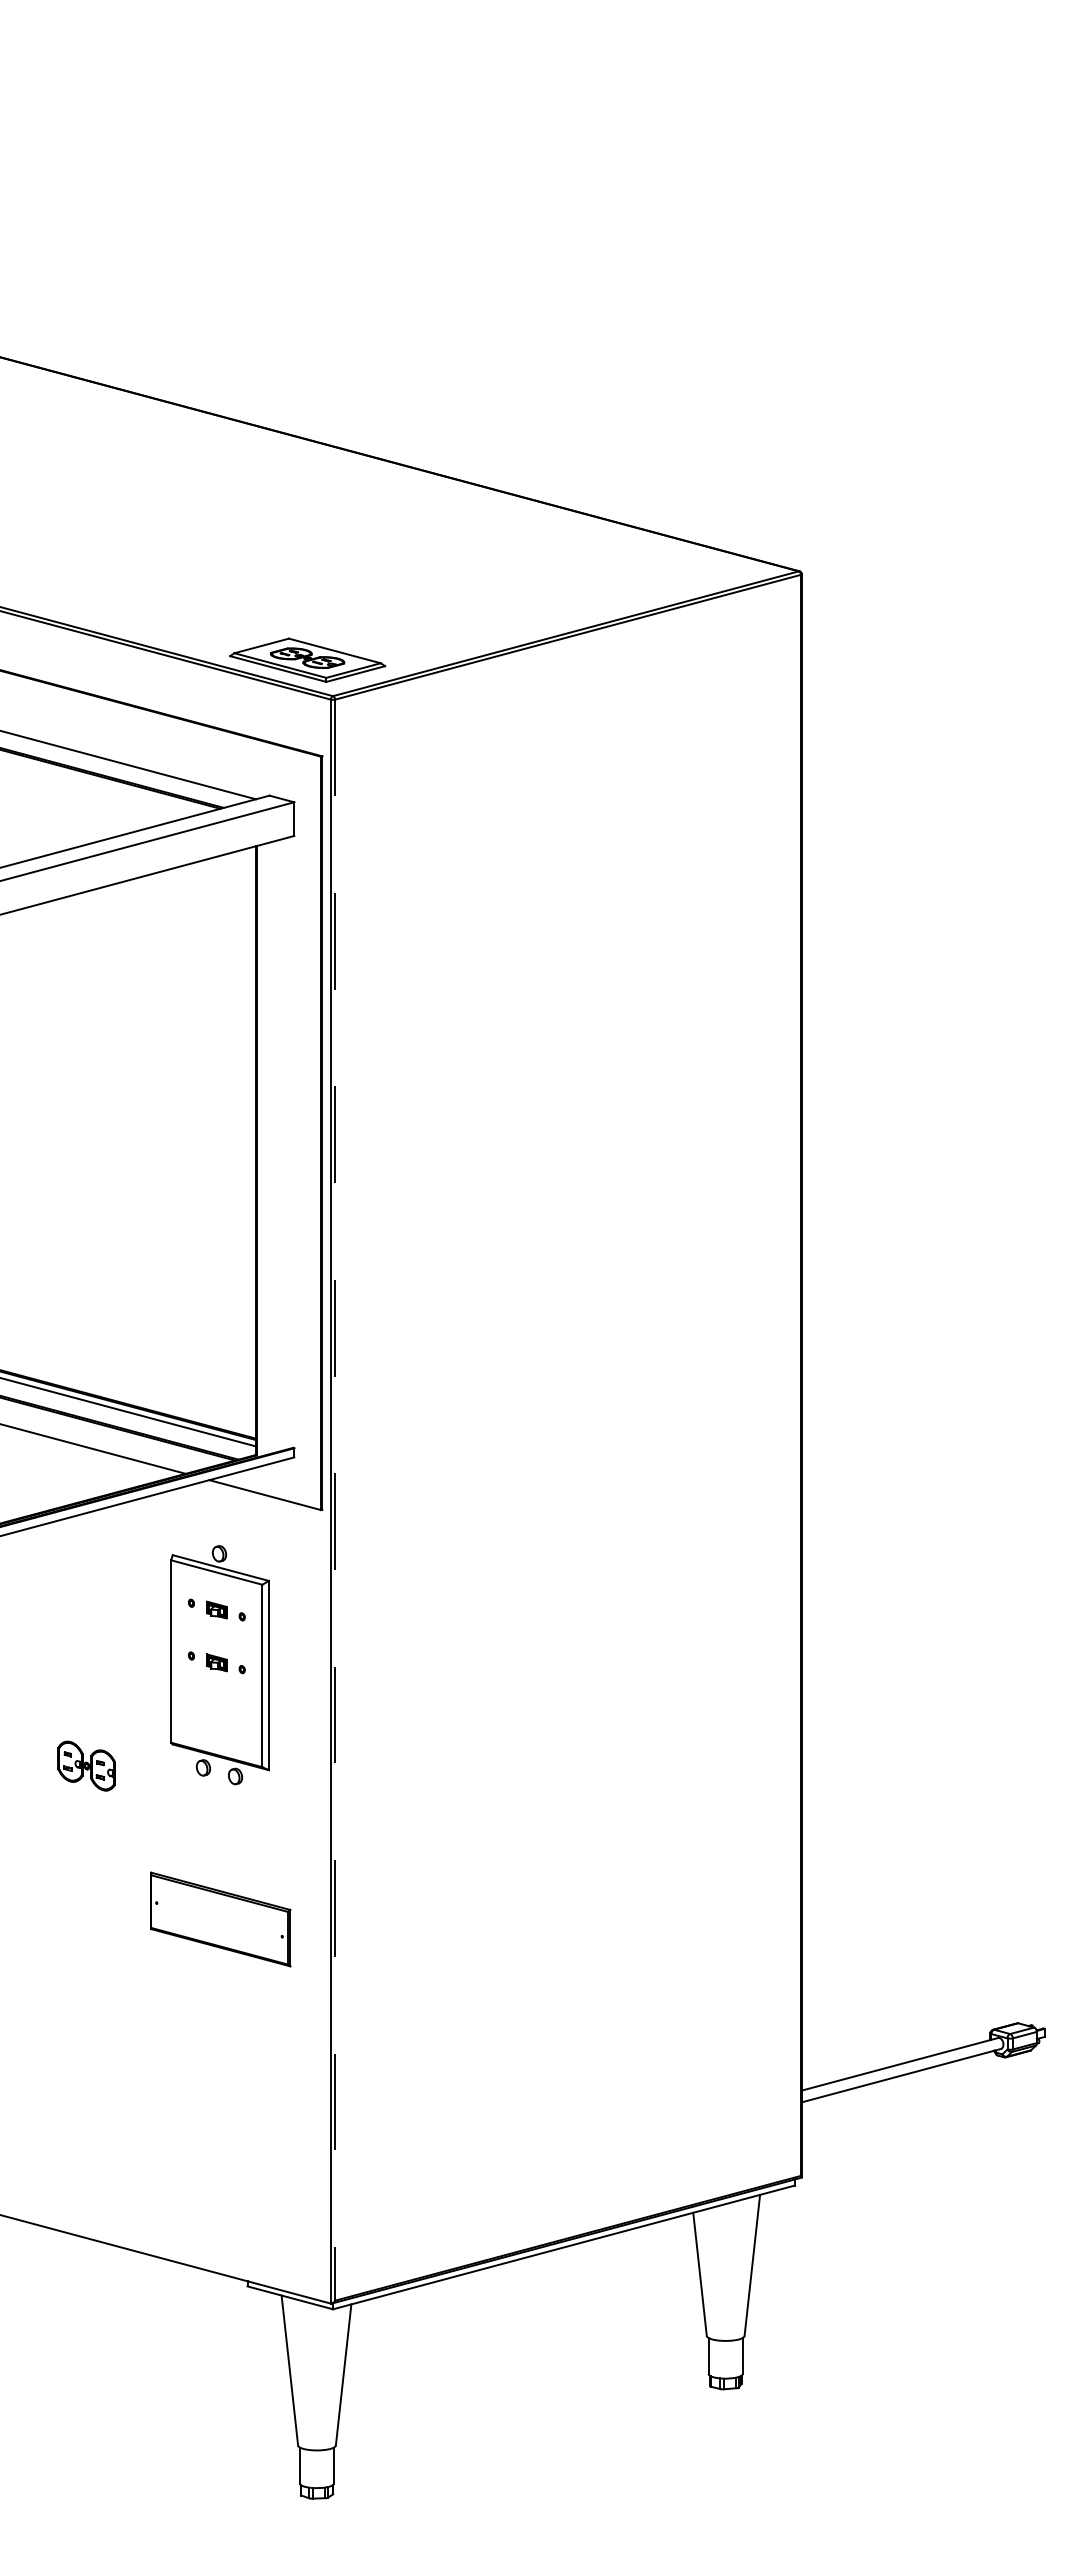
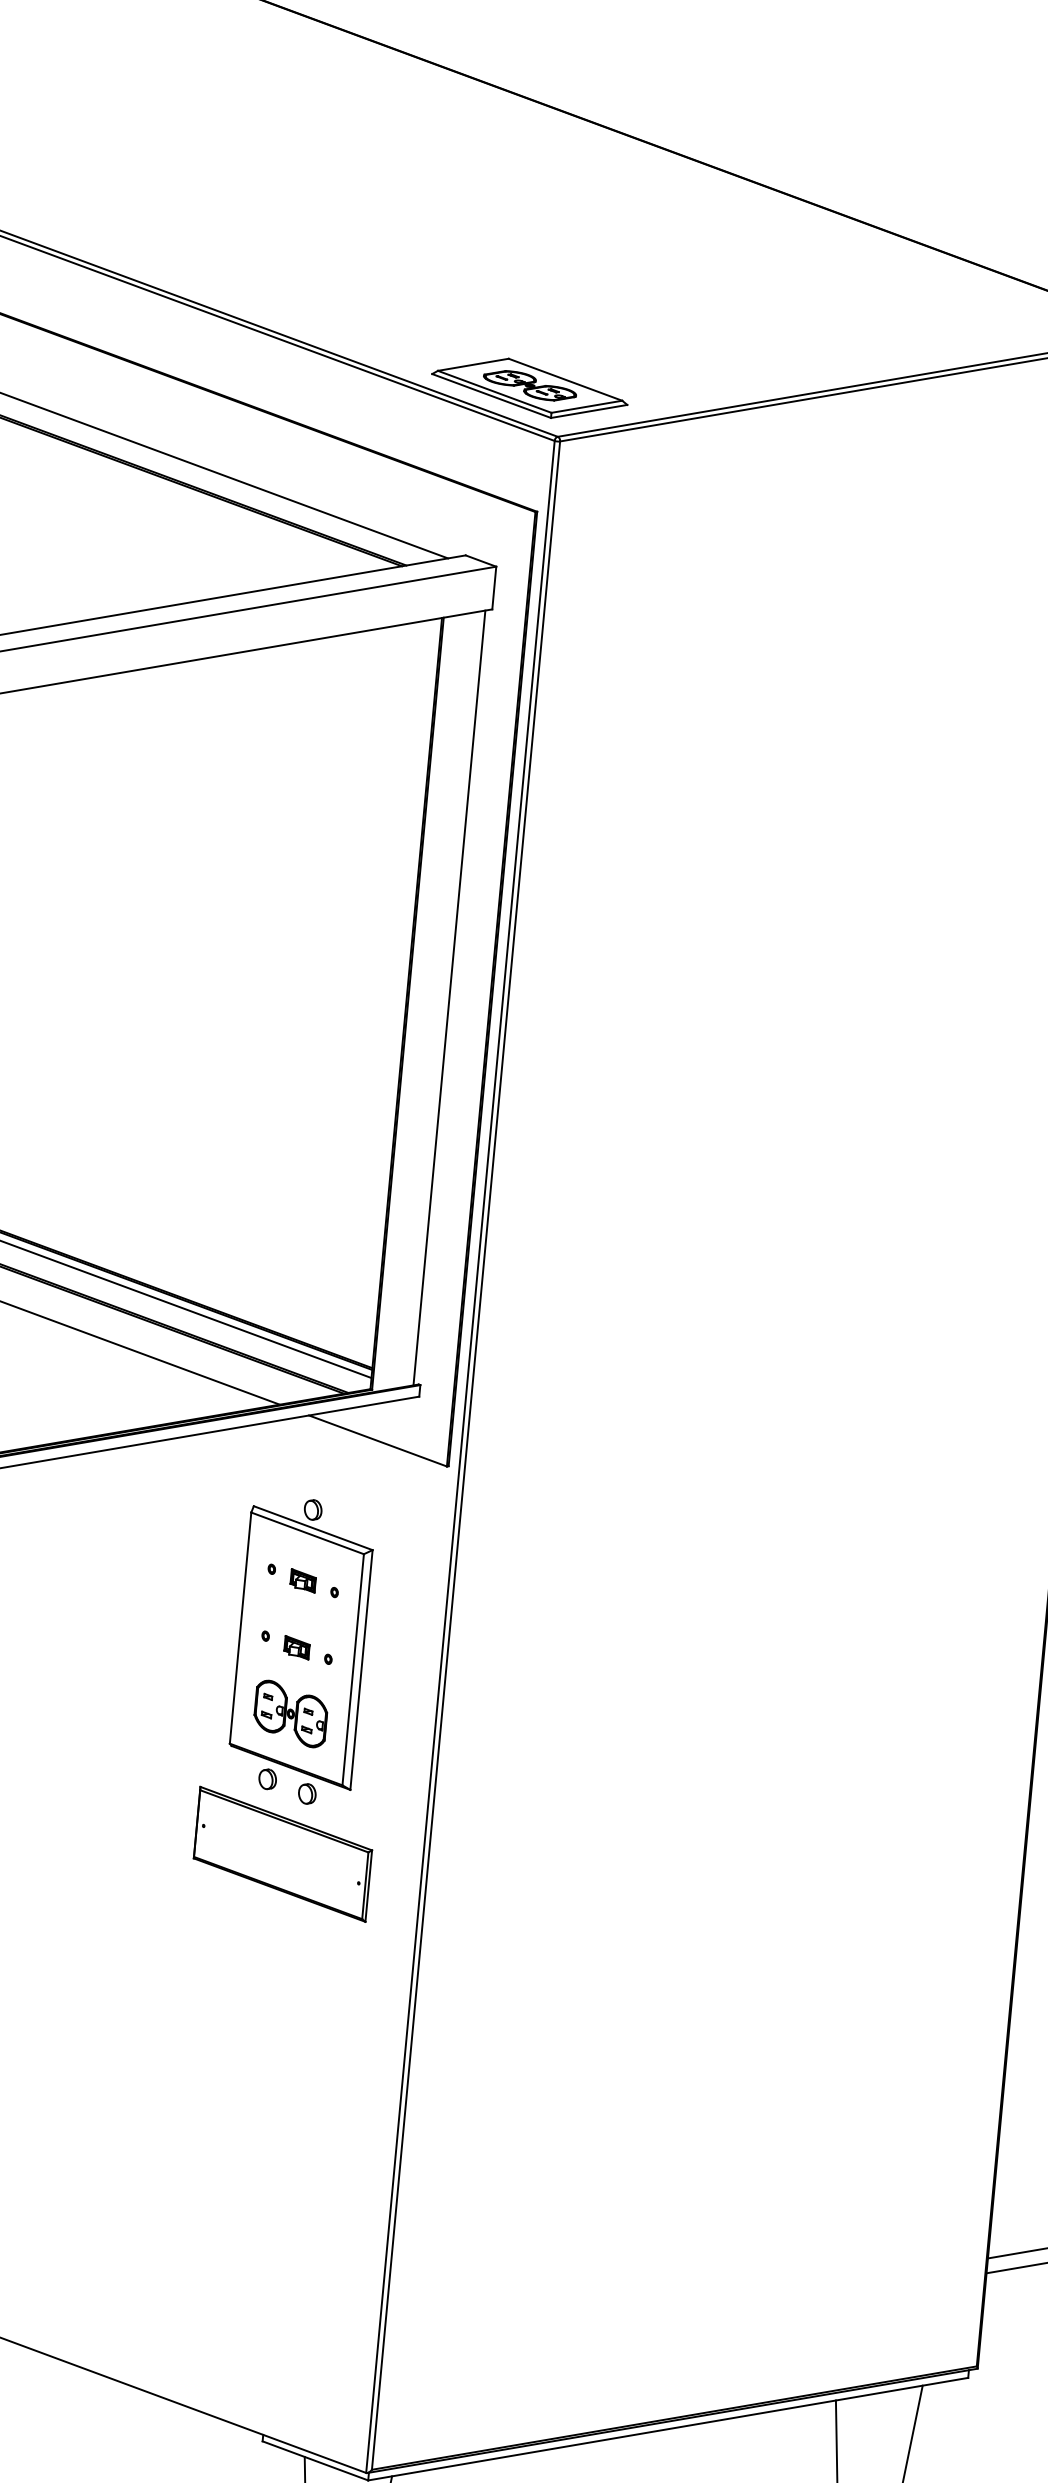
line: (288, 1143) -> (448, 998), added
line: (335, 1500) -> (466, 1456), dashed -> solid
part: (86, 1765) -> (290, 1713), moved
part: (220, 1919) -> (282, 1854), moved

